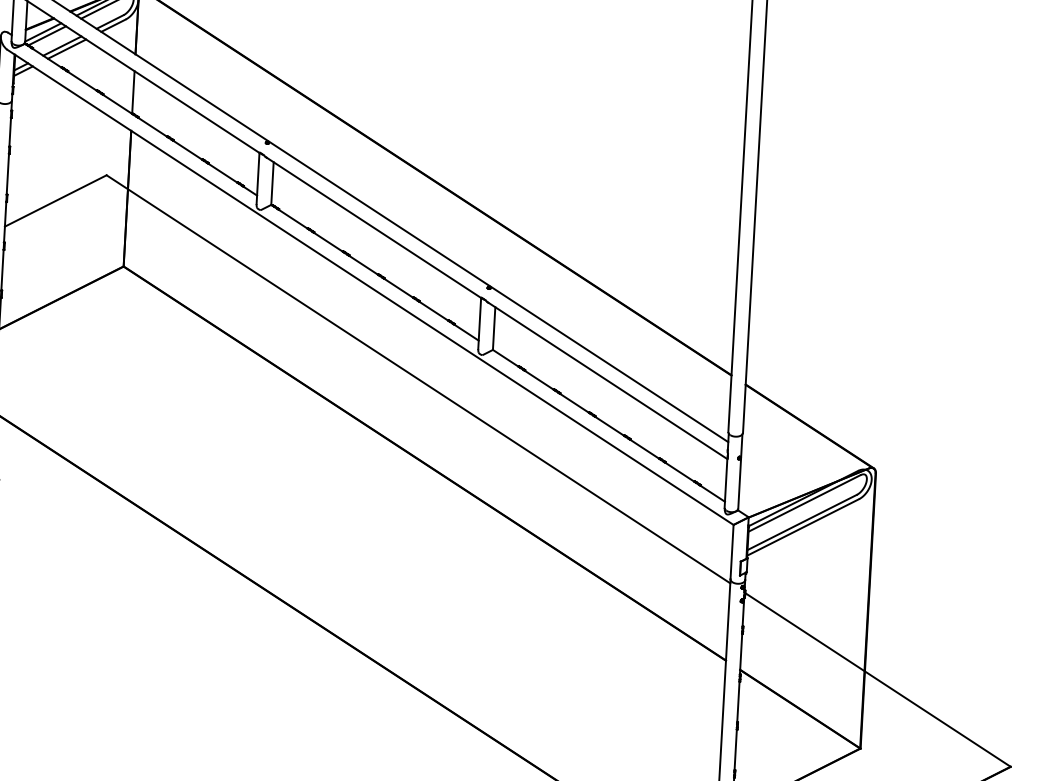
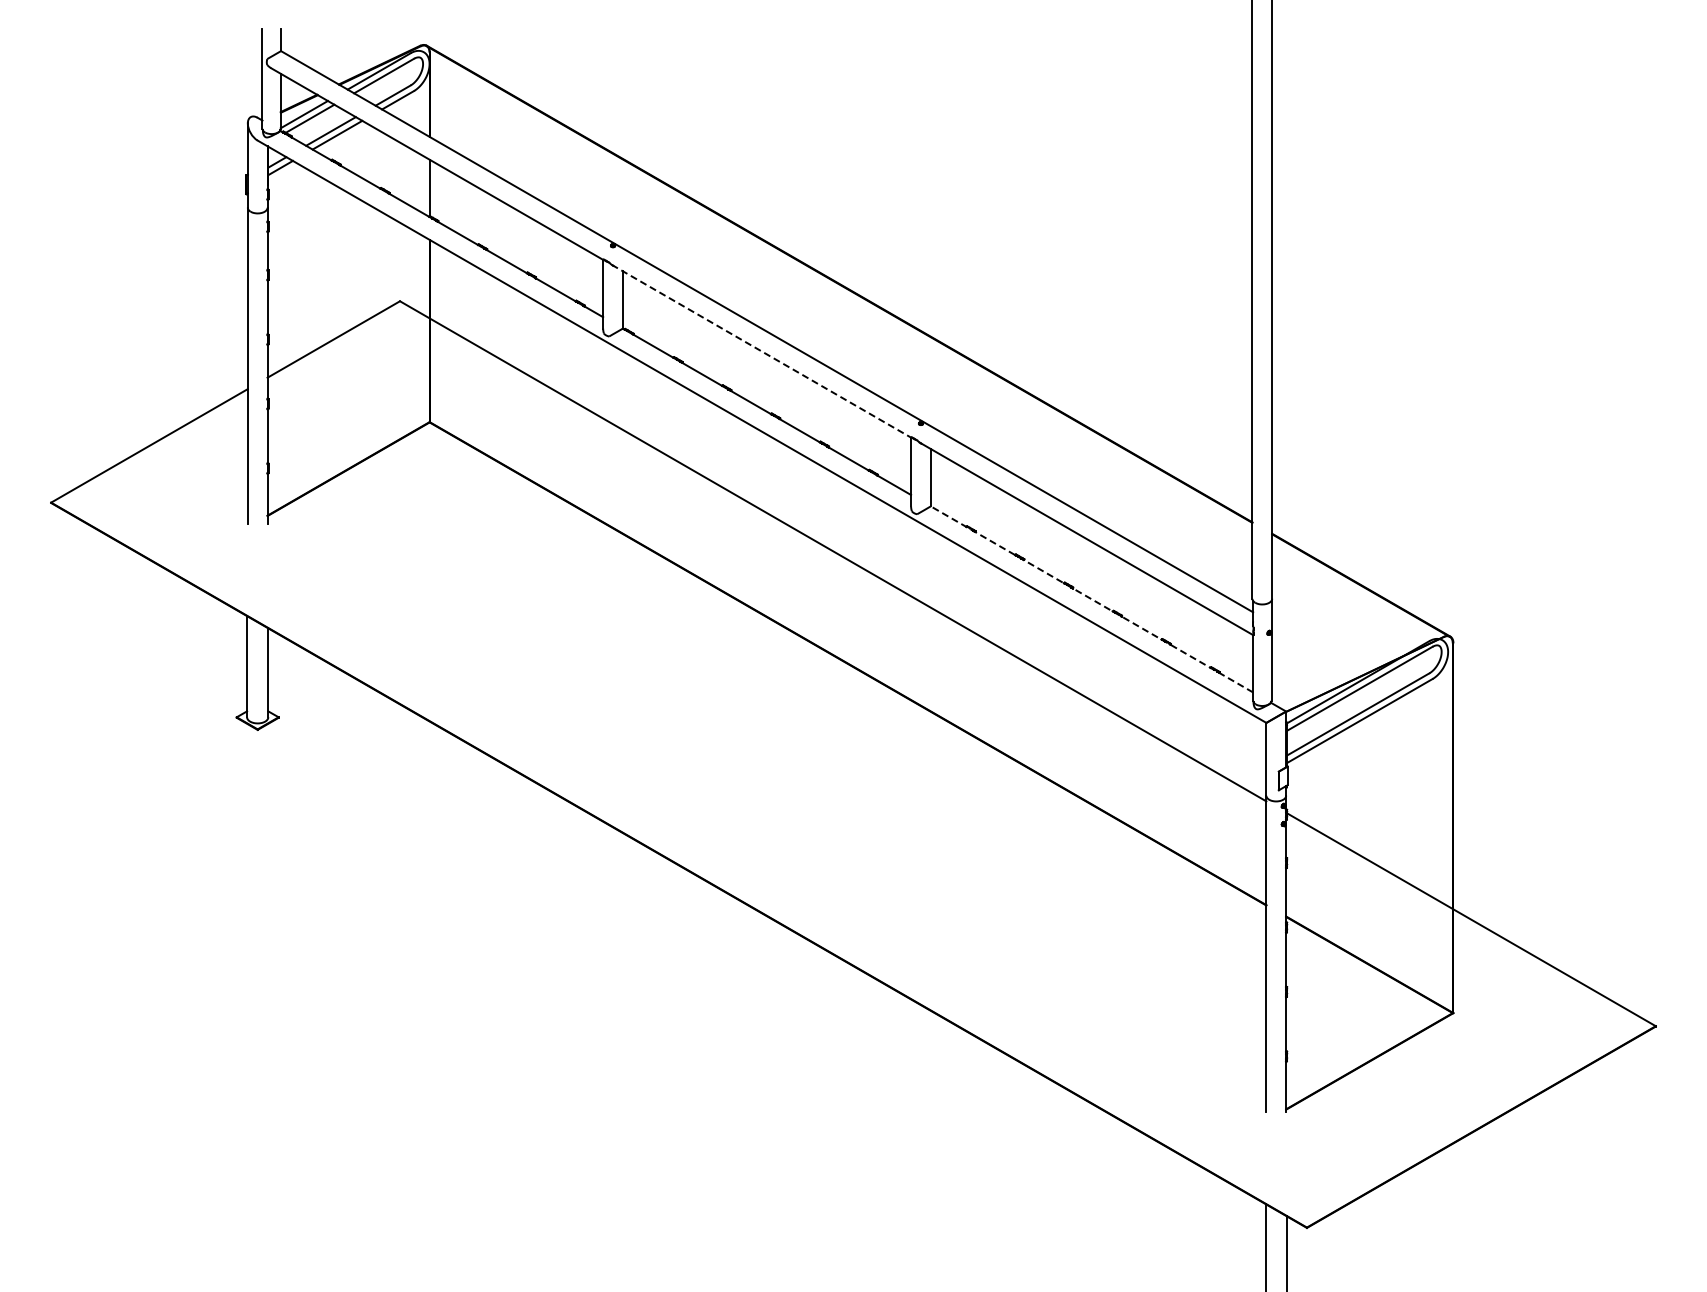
line: (373, 227) -> (761, 351), solid -> dashed
line: (608, 425) -> (1091, 599), solid -> dashed

